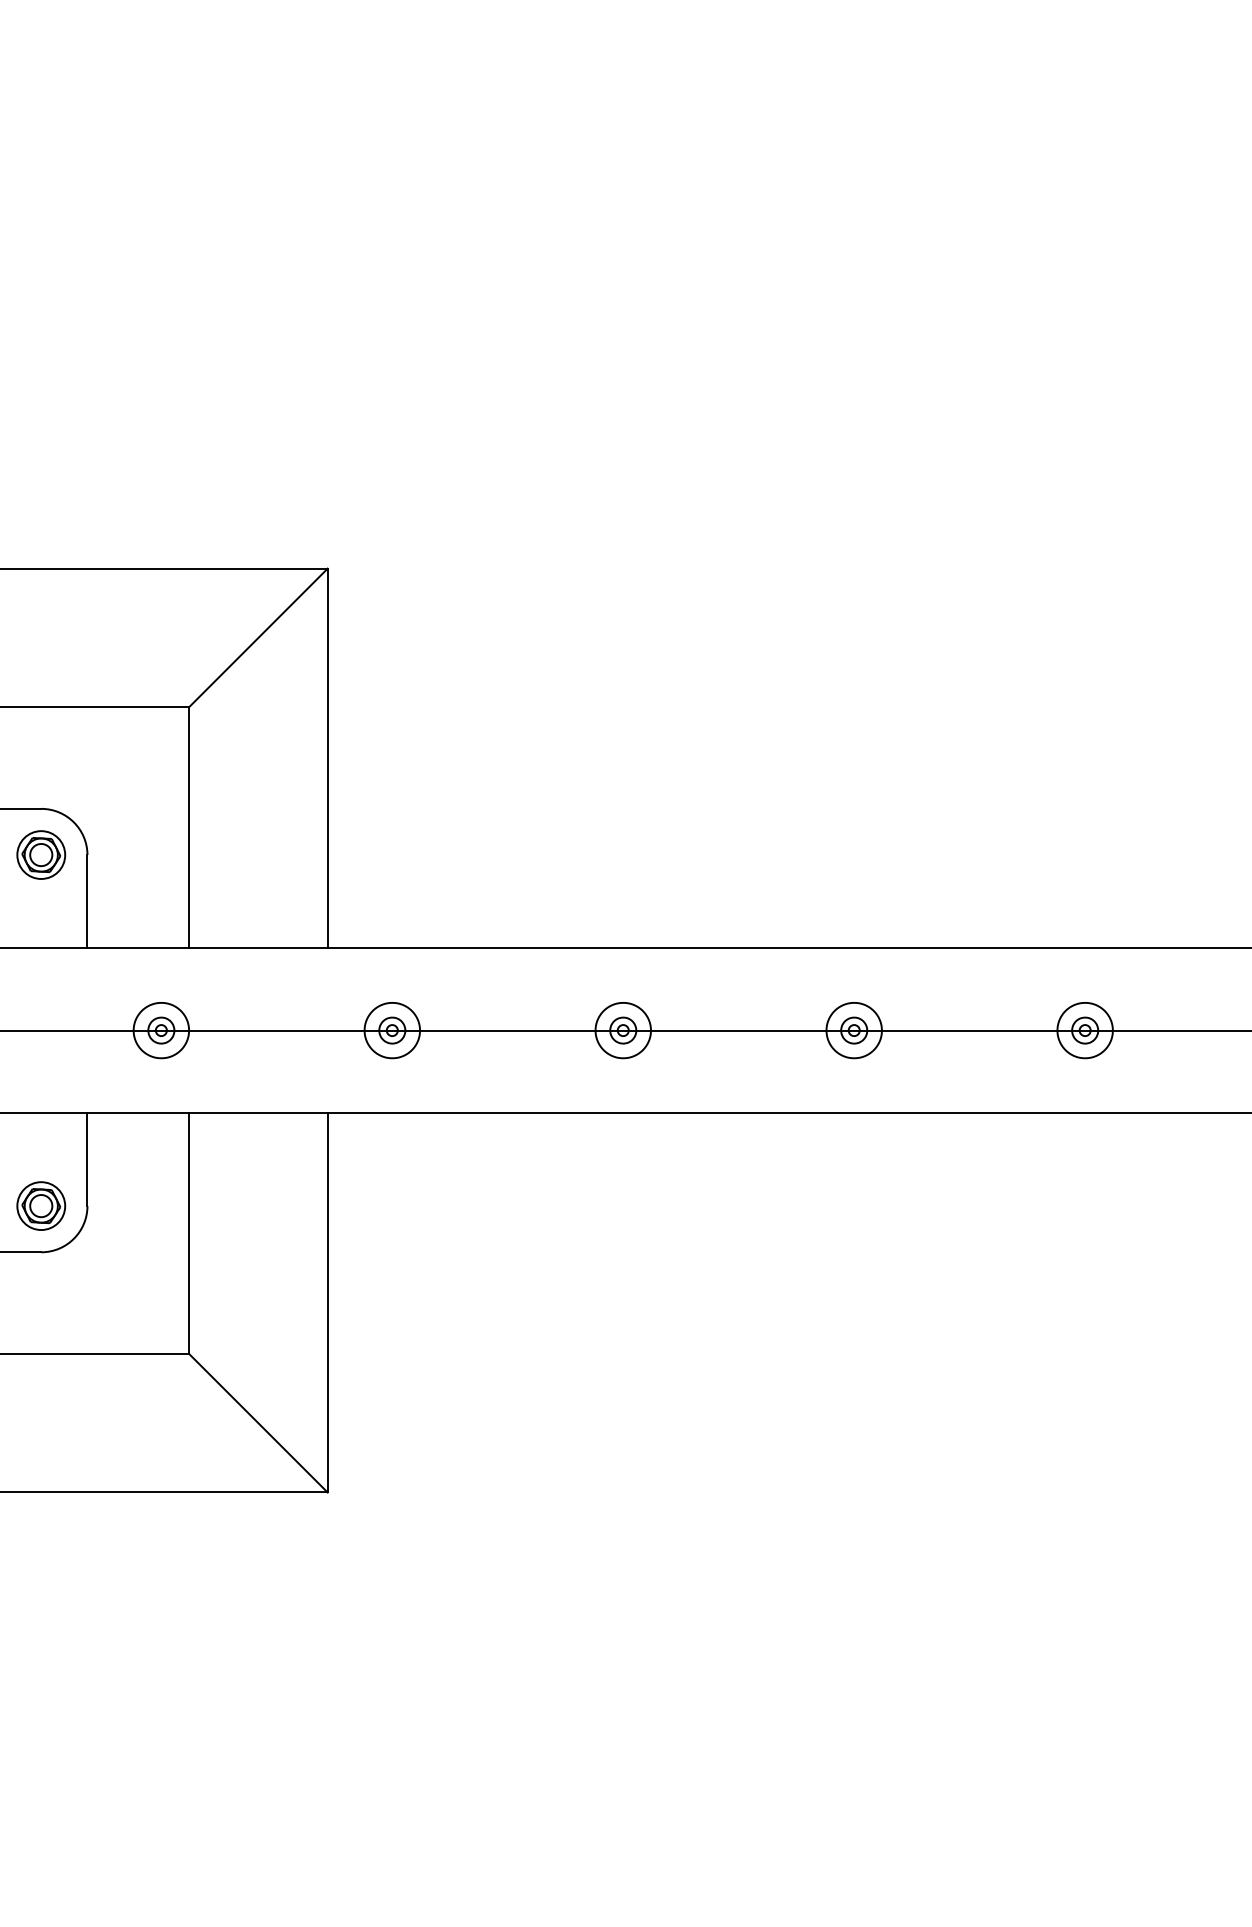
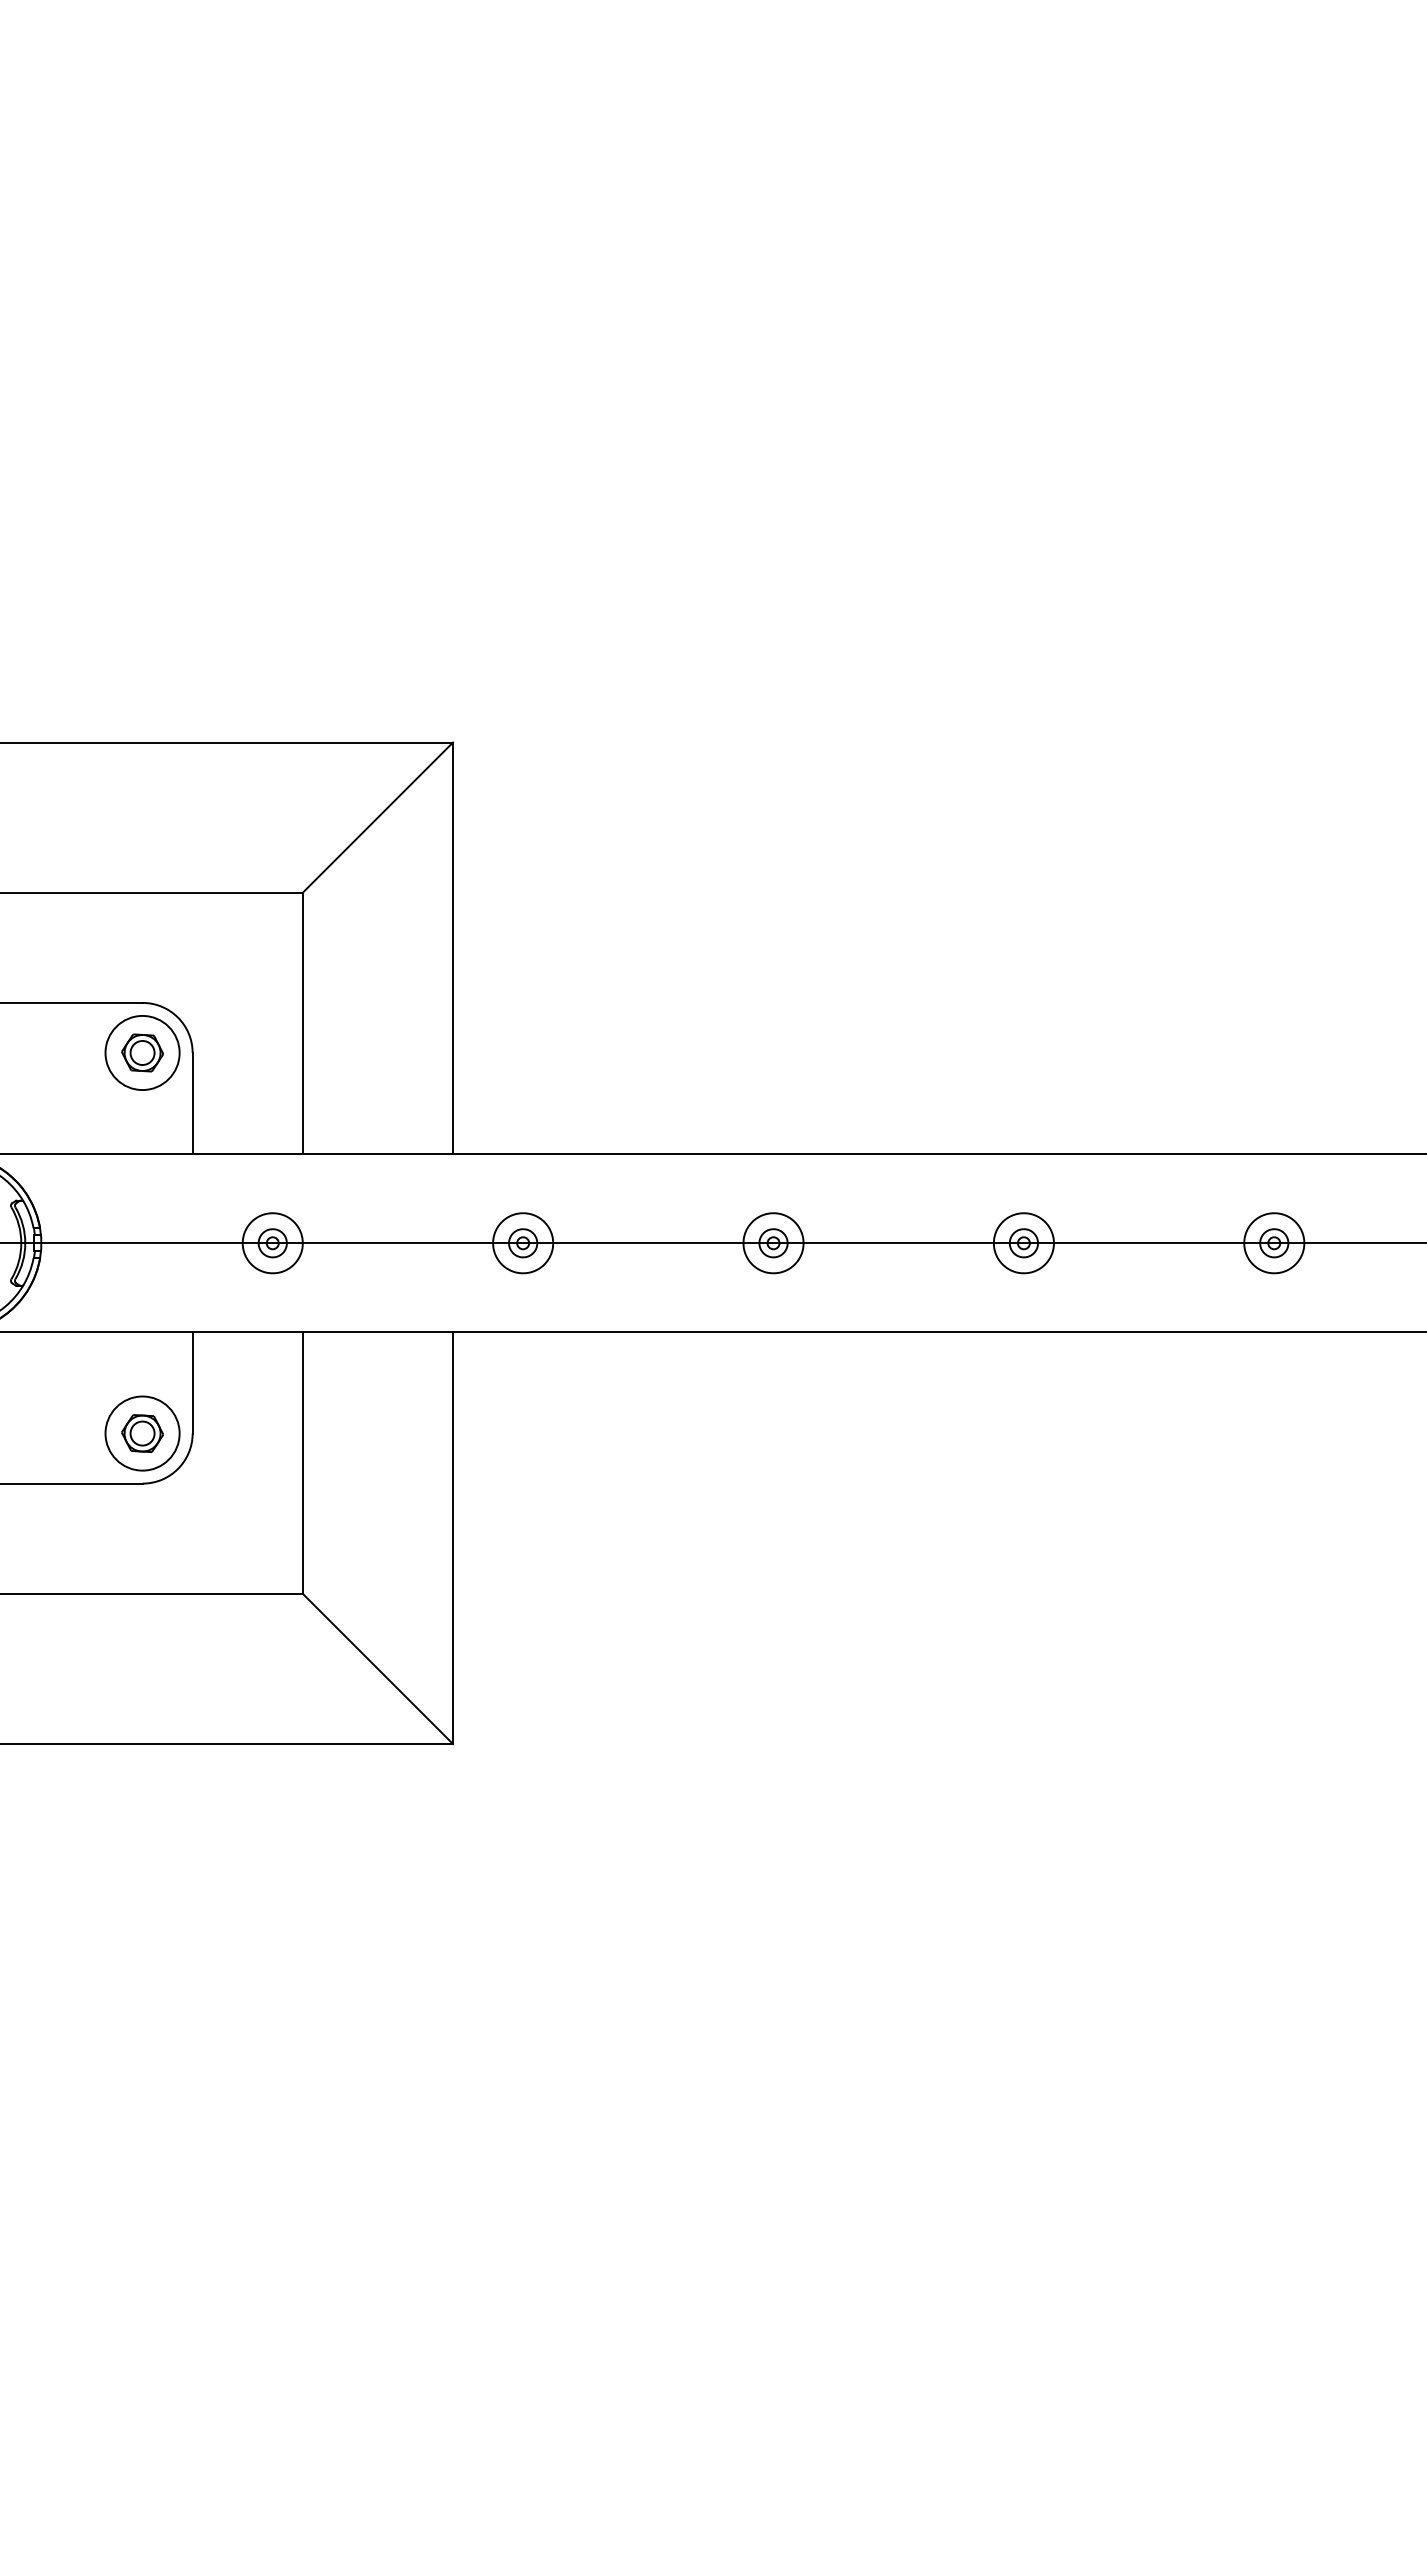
circle: (41, 854) -> (142, 1052), size x1.43
circle: (41, 1206) -> (142, 1433), size x1.43

